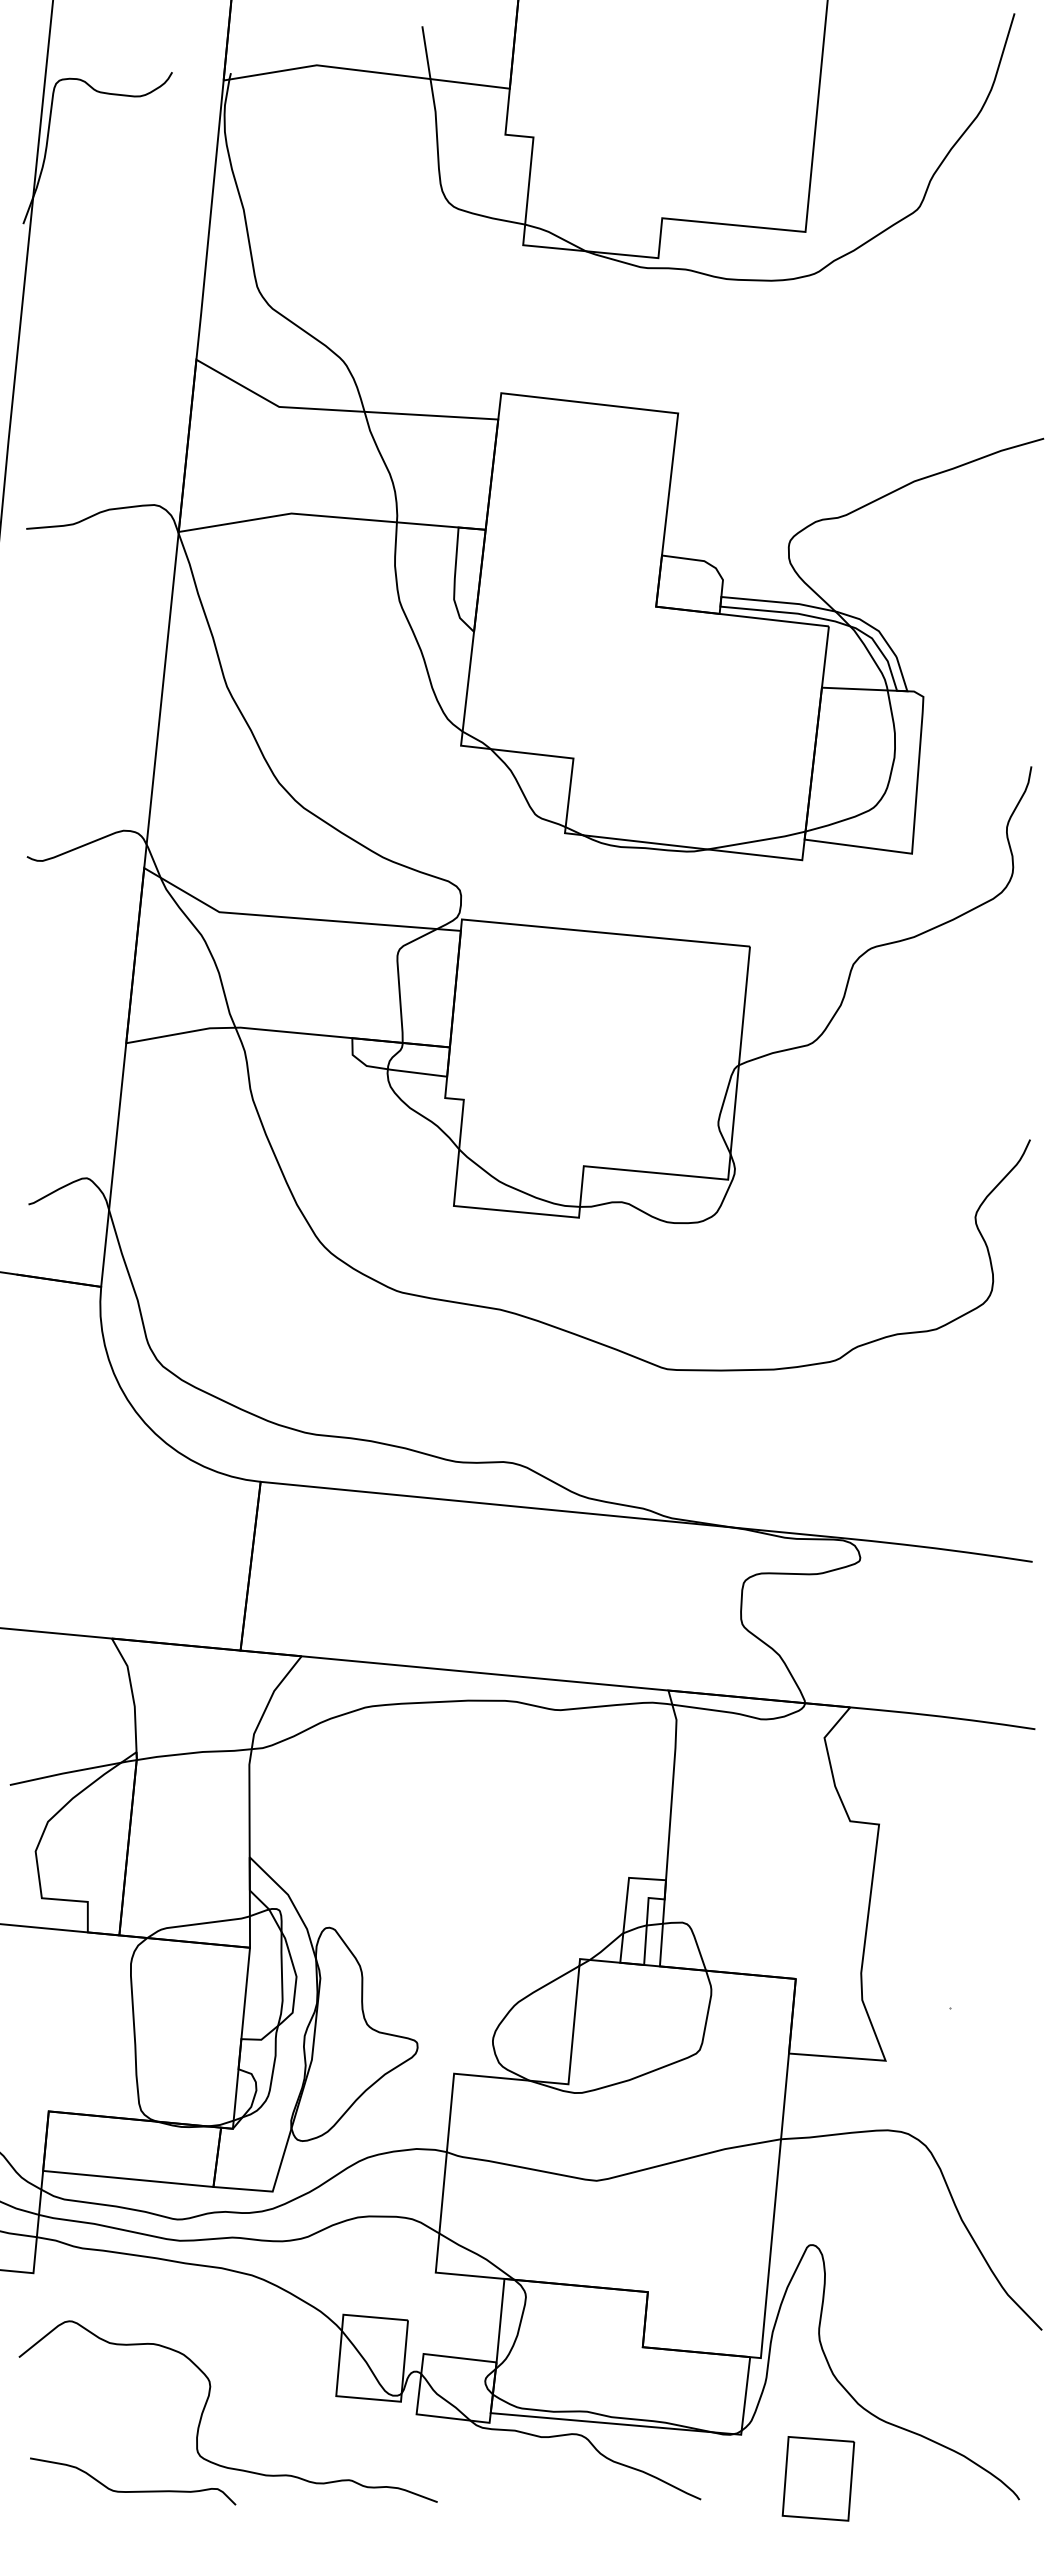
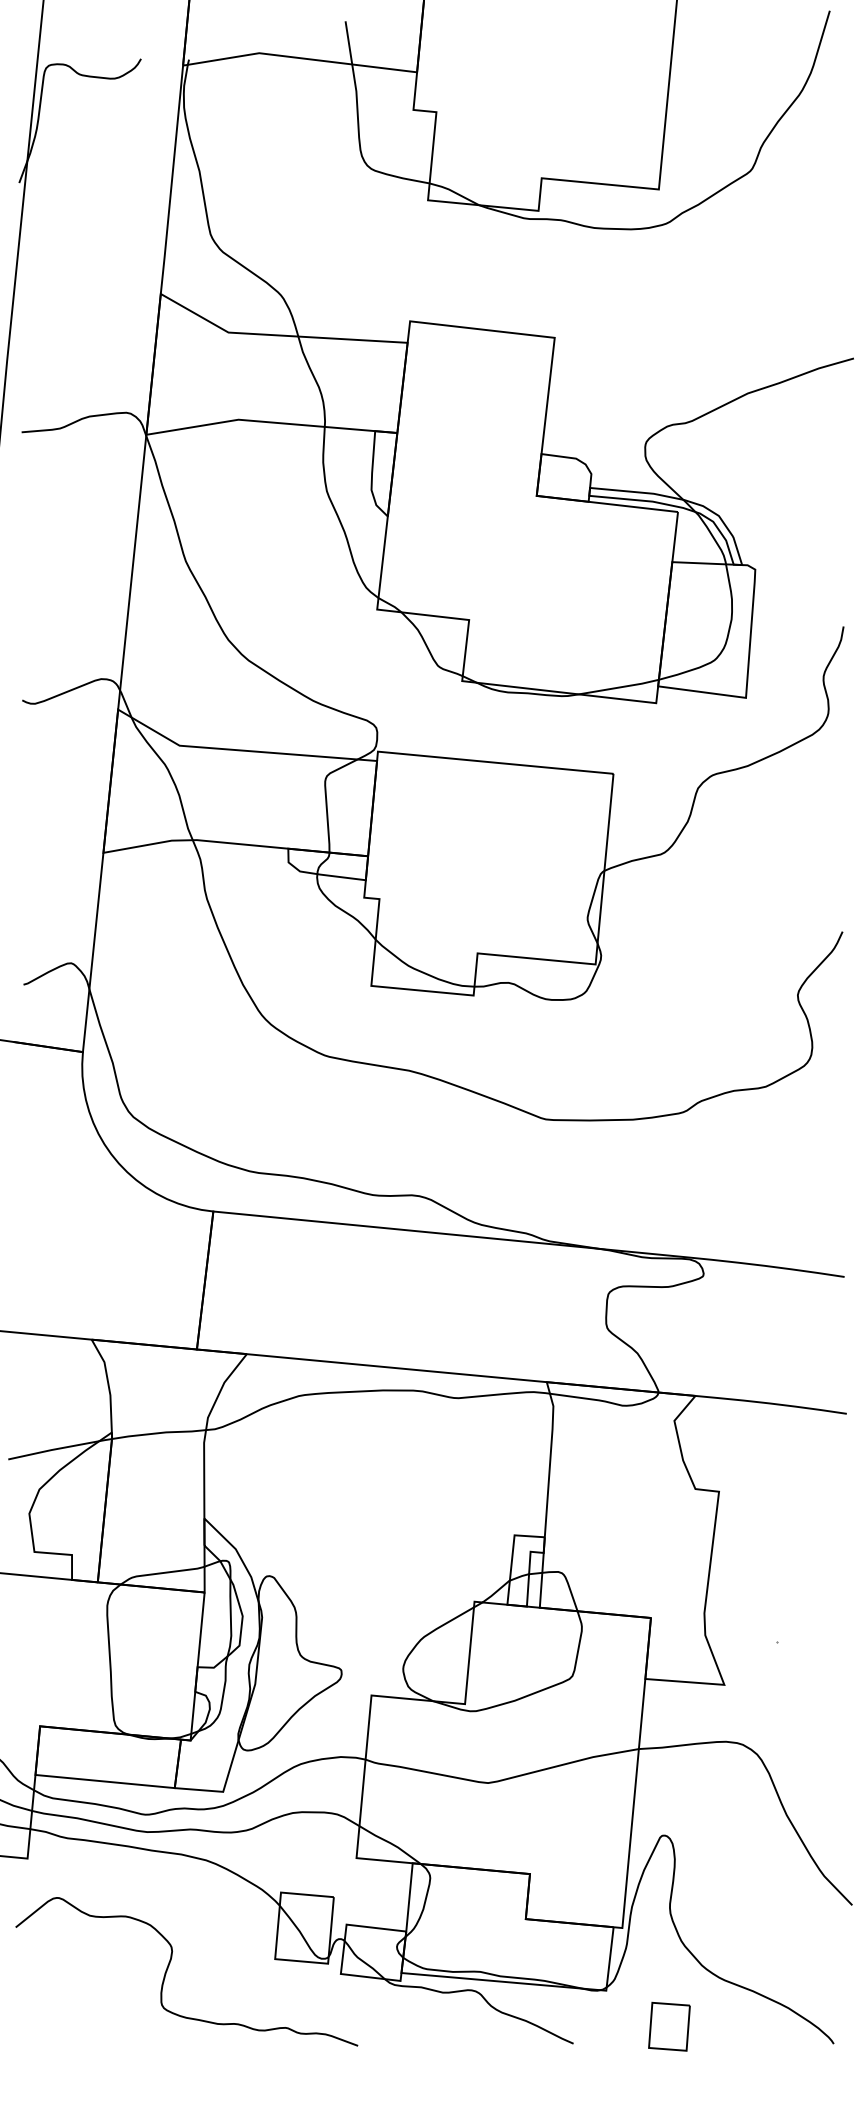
part: (818, 2478) -> (669, 2026), size x0.7
curve: (136, 2490) -> (111, 2036), removed

